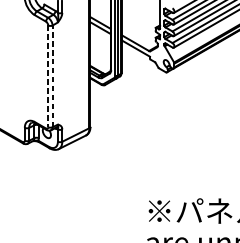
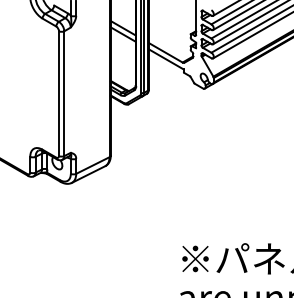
line: (52, 76) -> (64, 93), dashed -> solid
line: (47, 77) -> (58, 94), dashed -> solid

